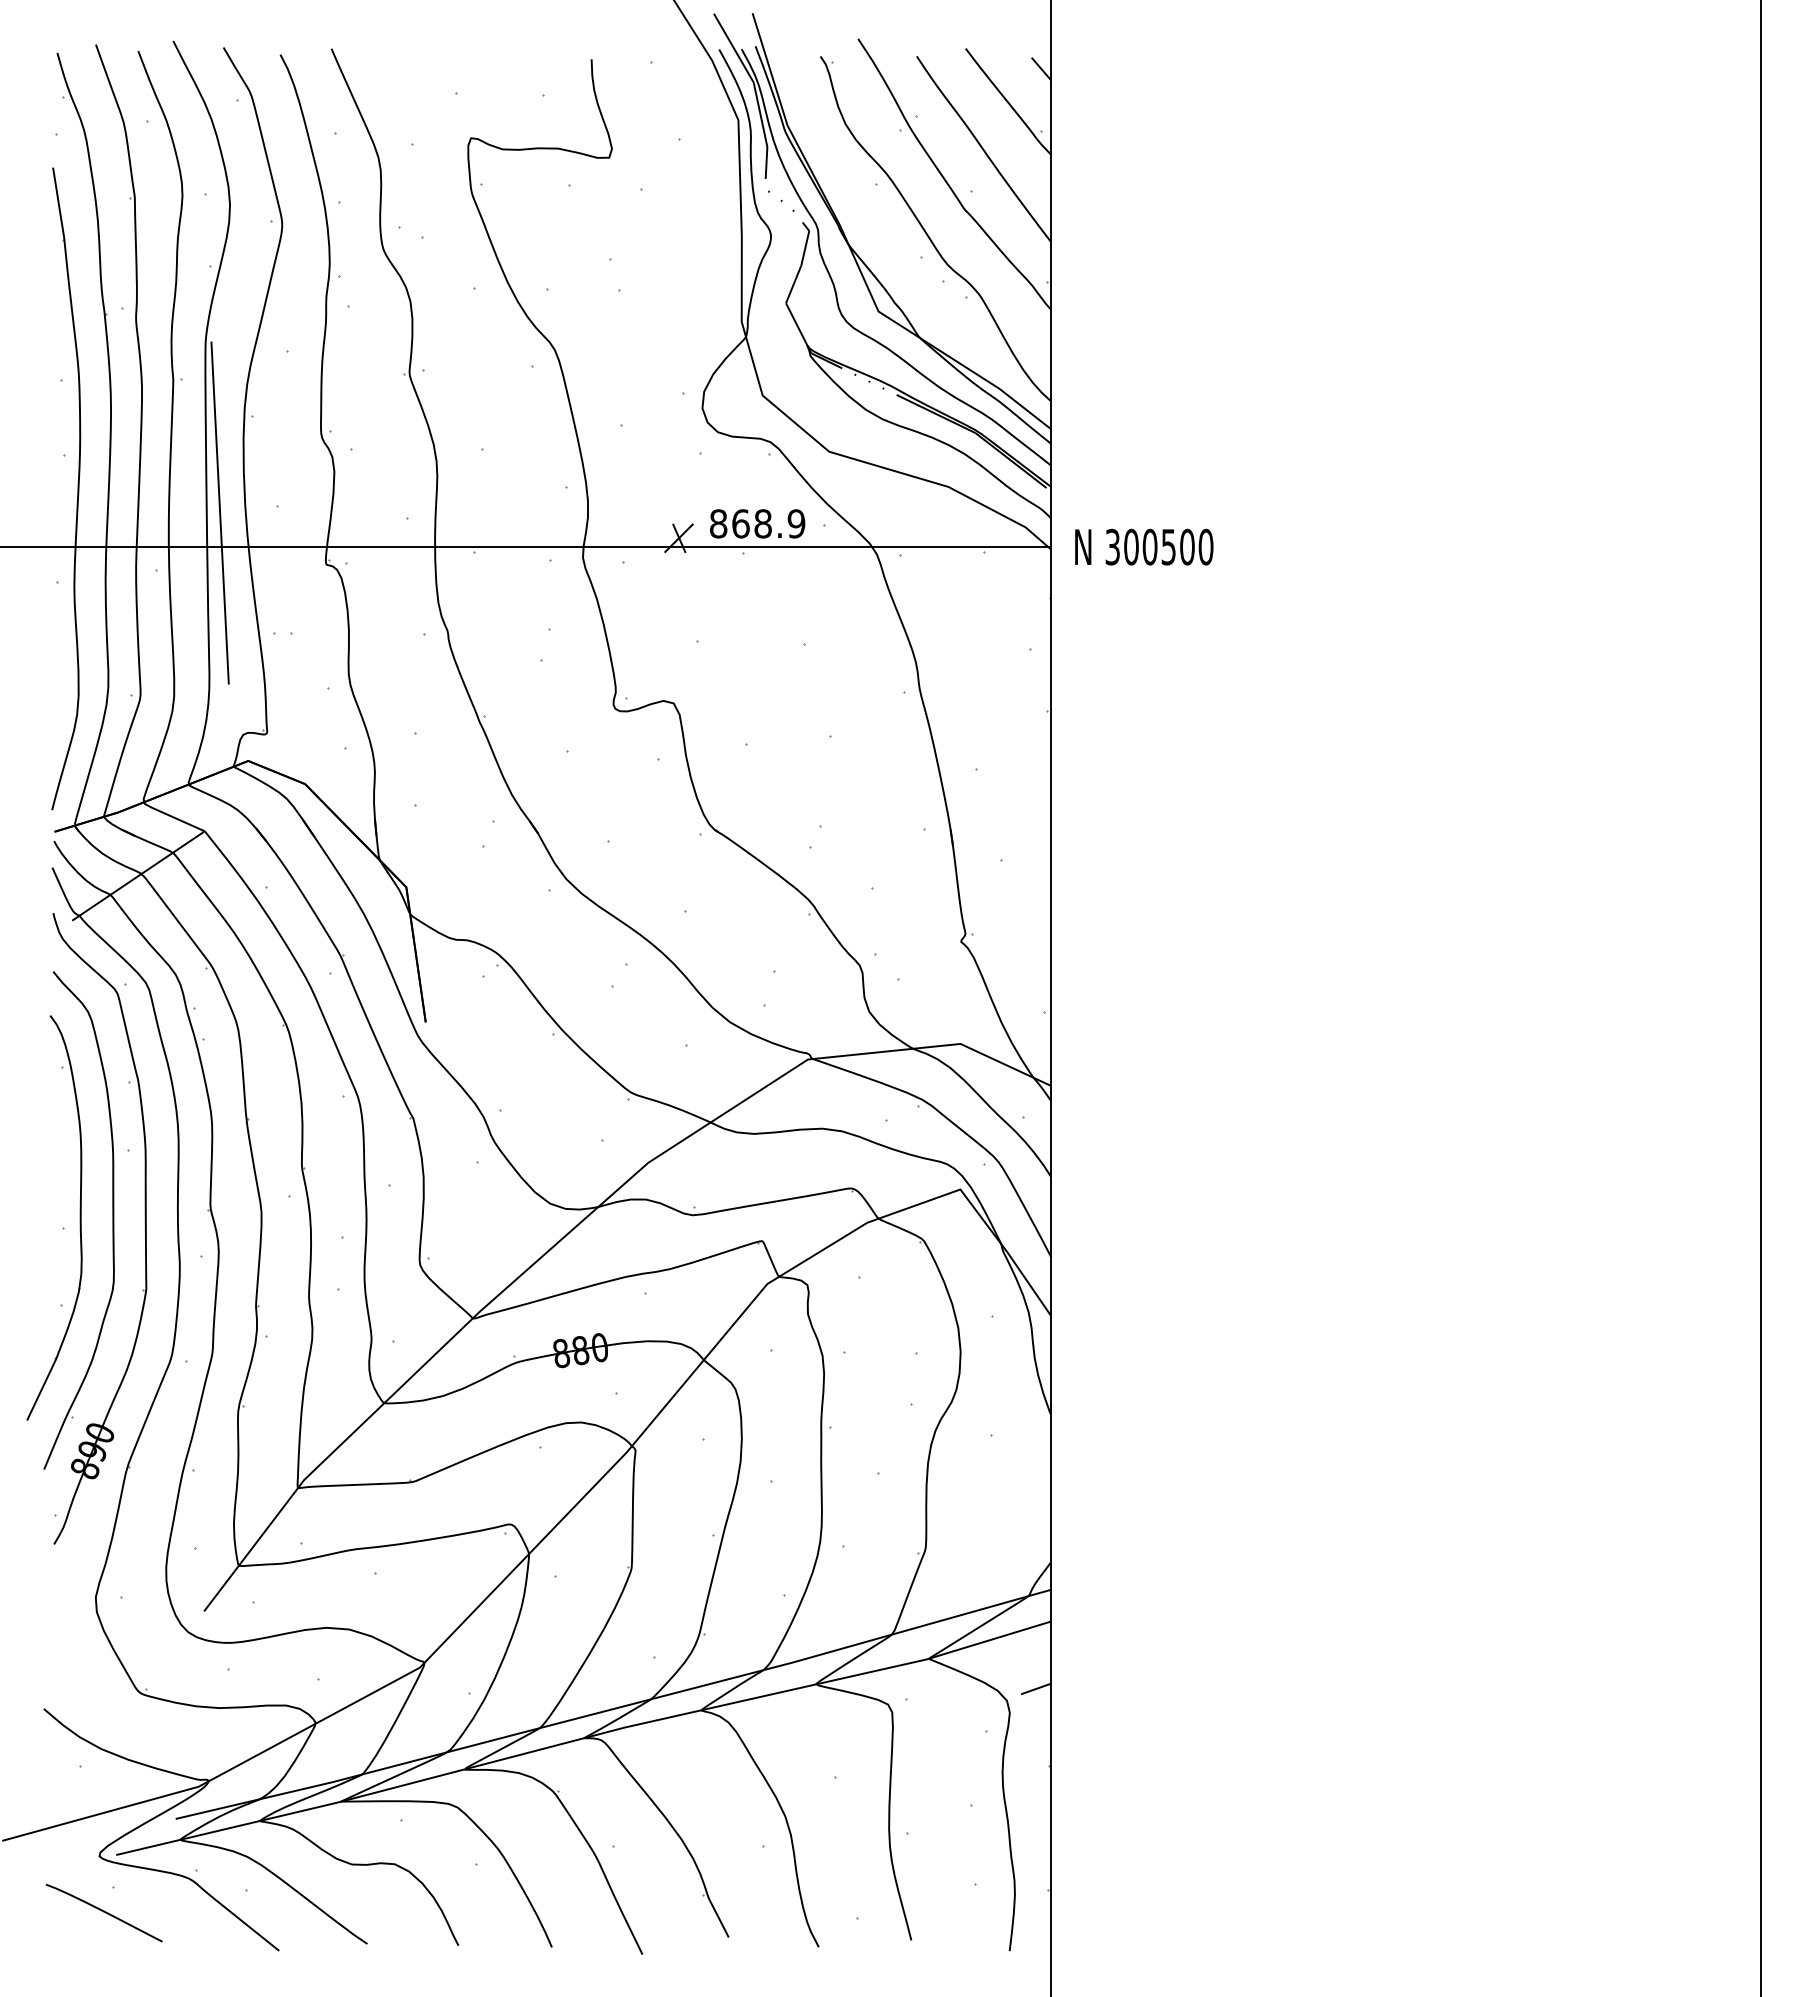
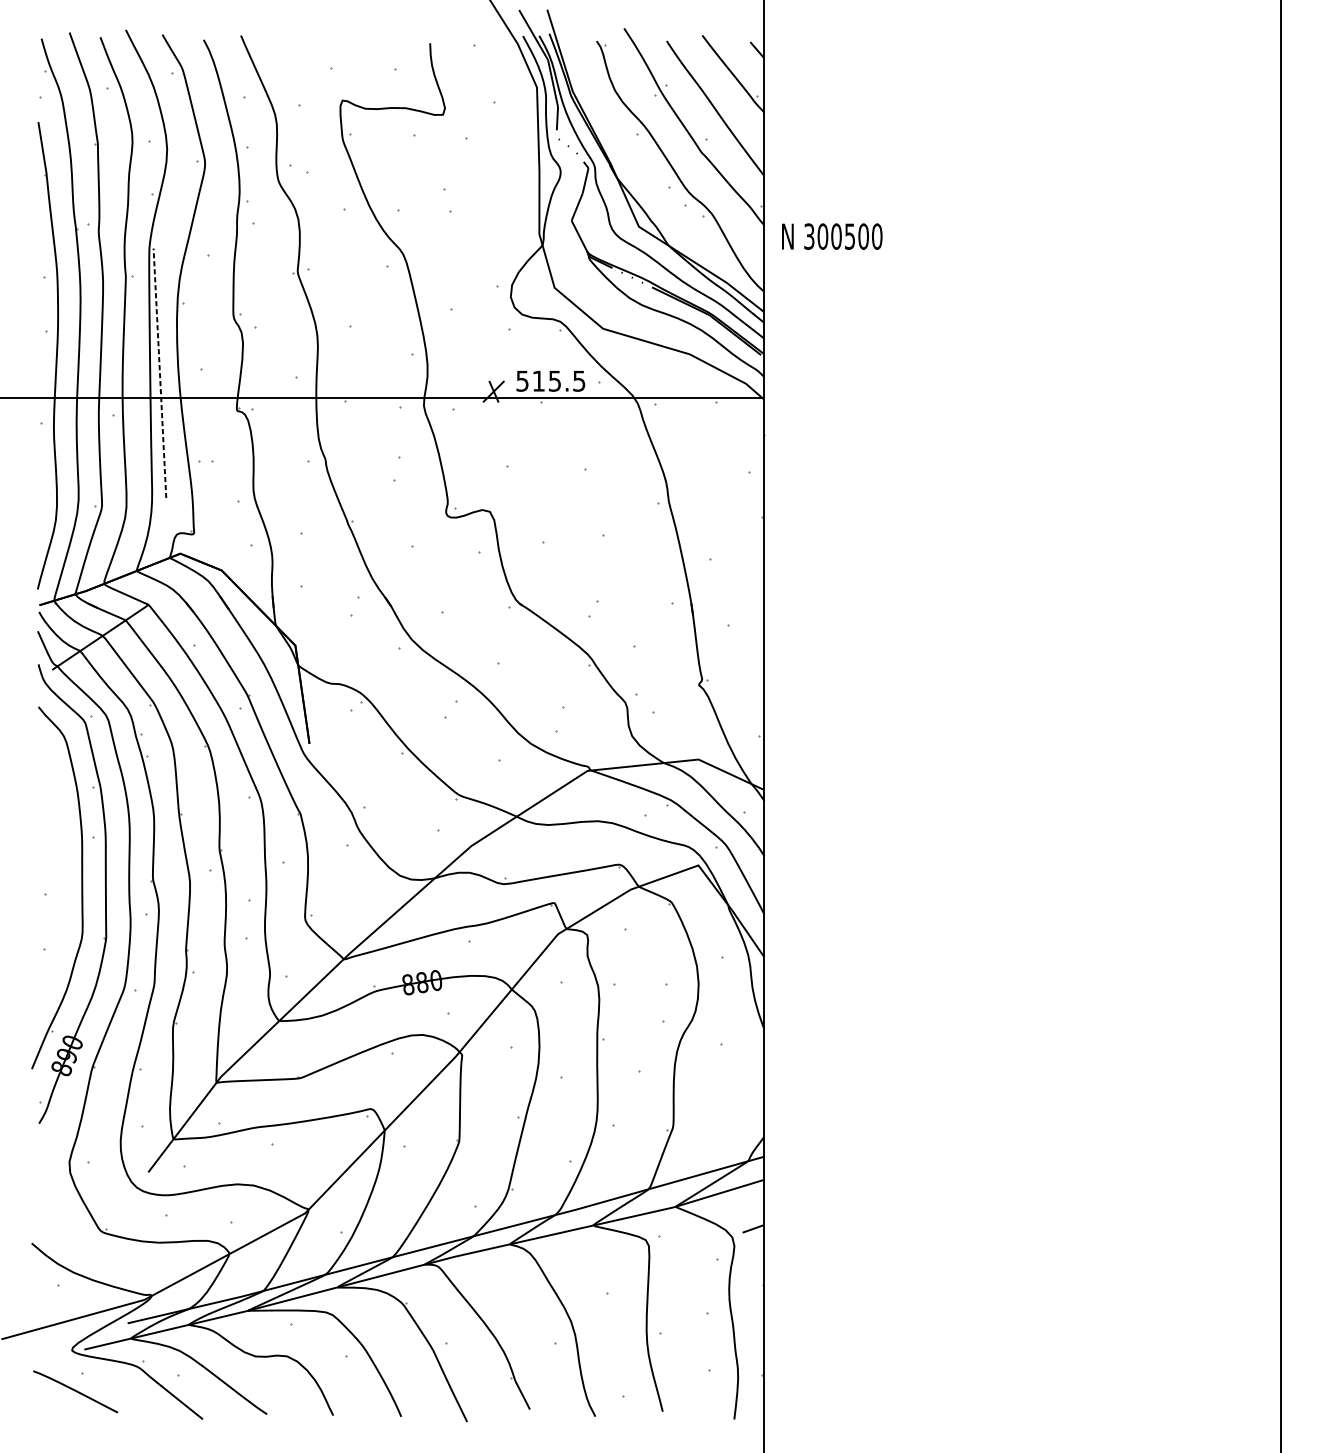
line: (220, 513) -> (160, 373), solid -> dashed
text: (757, 523) -> (550, 380), 868.9 -> 515.5
text: (1144, 546) -> (832, 236), moved
part: (79, 1217) -> (57, 885), removed

